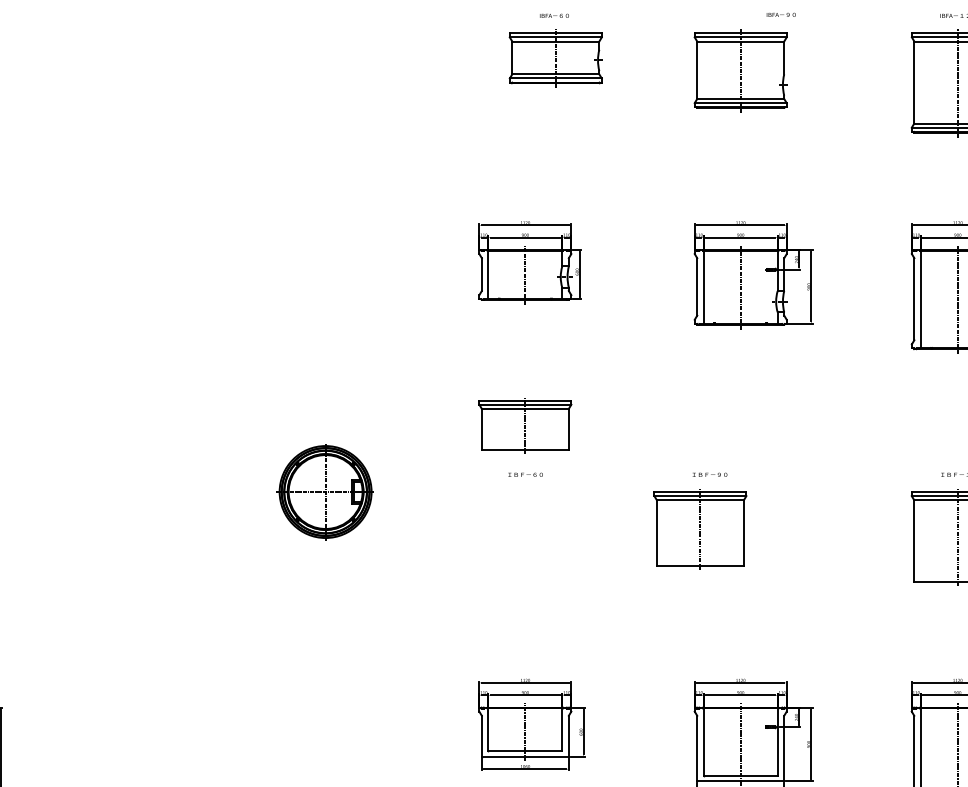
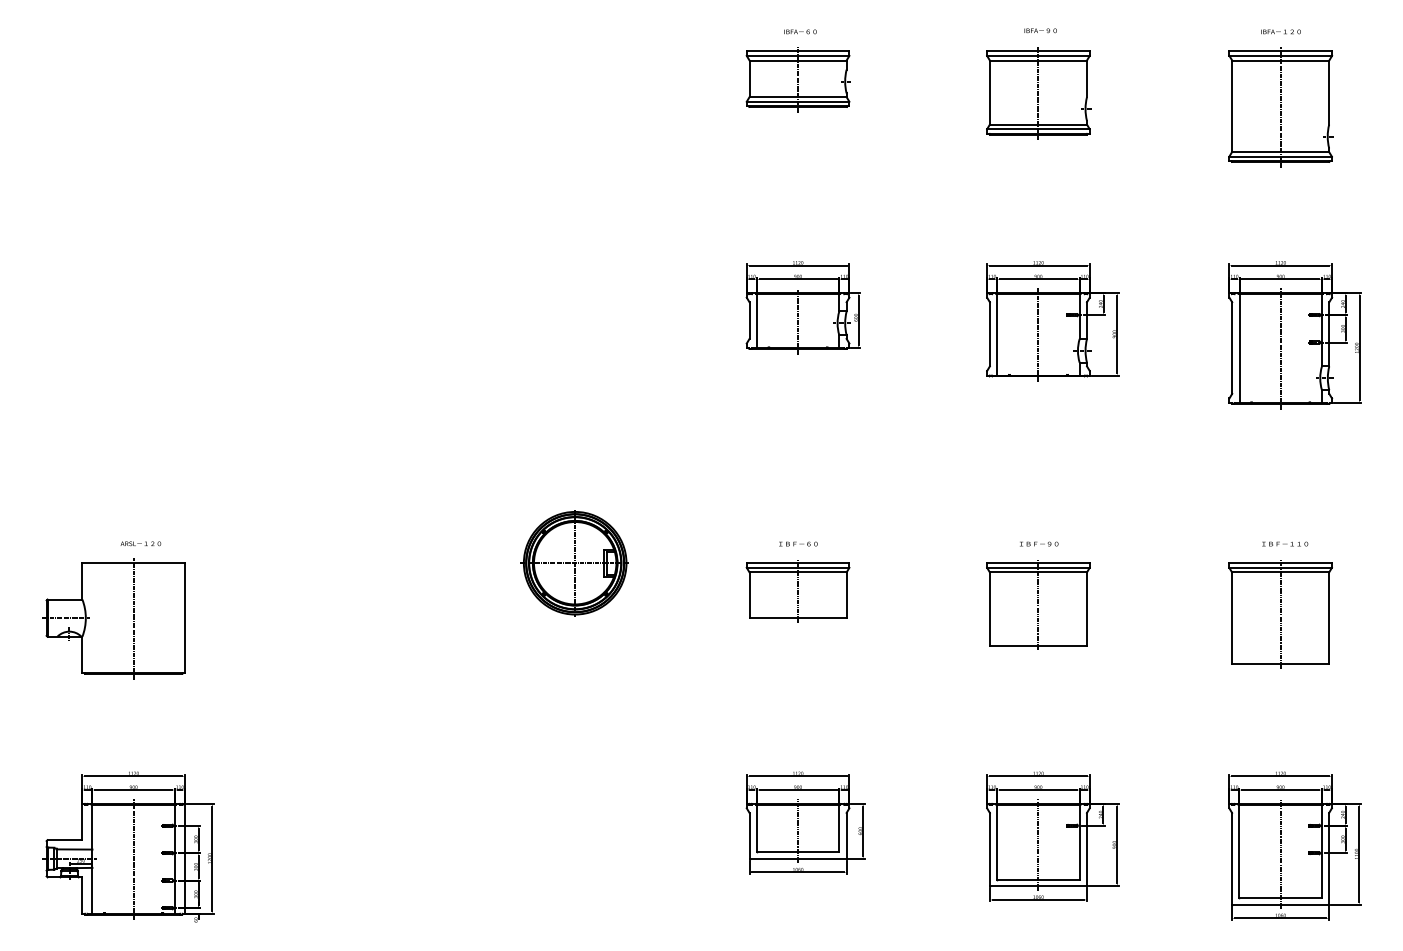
text: (781, 14) -> (1040, 30), moved
text: (554, 15) -> (800, 31), moved
part: (555, 58) -> (797, 79), moved
part: (524, 425) -> (797, 591), moved
text: (710, 474) -> (1039, 543), moved
part: (700, 529) -> (1038, 604), moved

